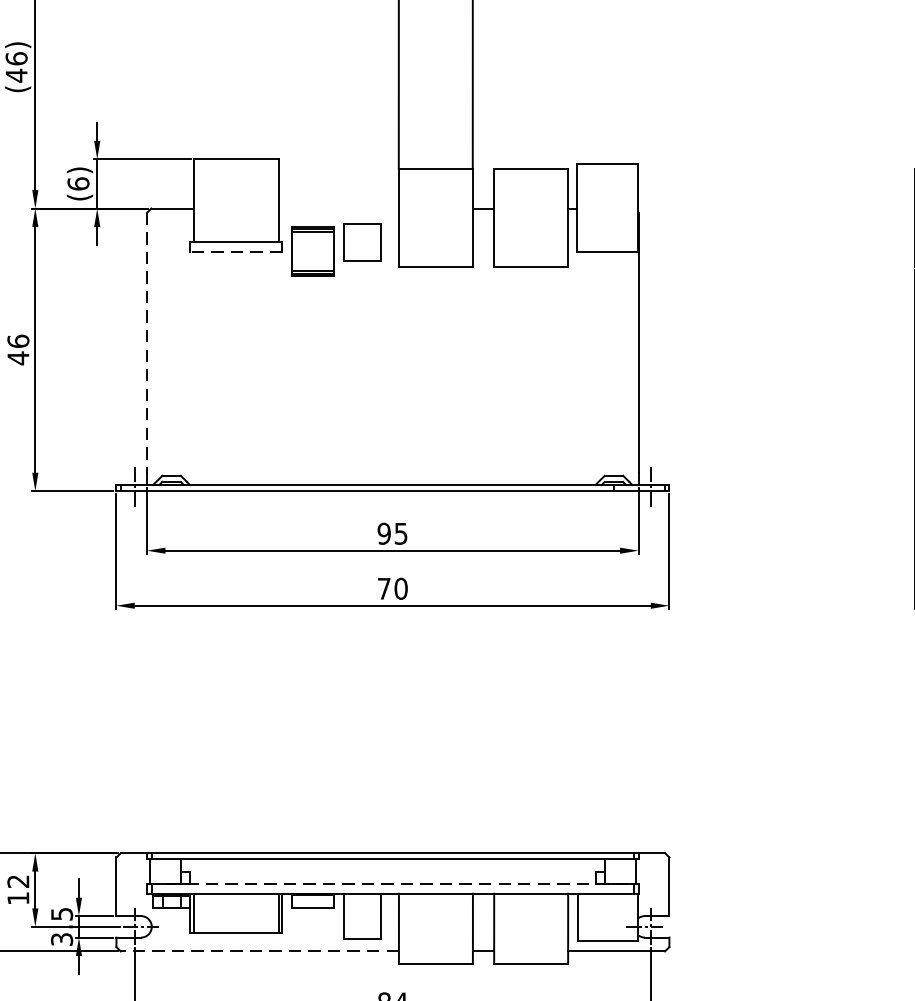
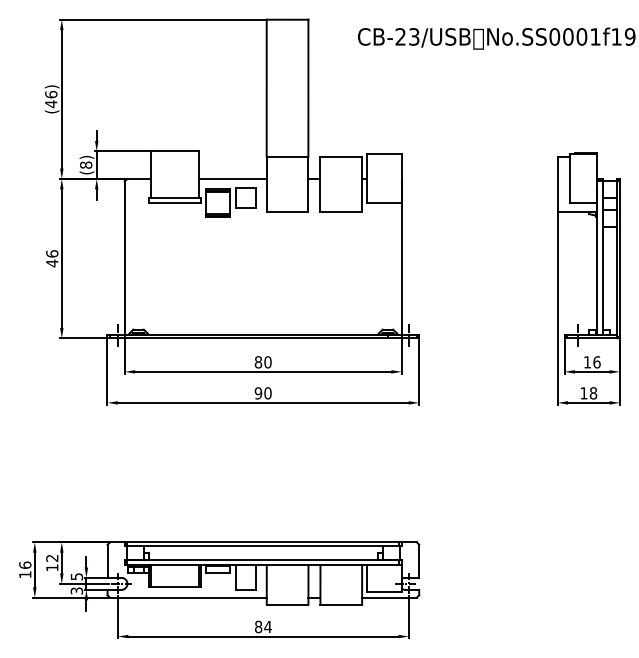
text: (79, 182) -> (86, 164), (6) -> (8)
line: (338, 209) -> (232, 179), added
line: (237, 251) -> (175, 203), dashed -> solid
line: (146, 344) -> (124, 255), dashed -> solid
text: (391, 534) -> (262, 362), 95 -> 80
text: (384, 589) -> (258, 393), 70 -> 90
line: (393, 883) -> (263, 559), dashed -> solid
line: (258, 951) -> (187, 597), dashed -> solid

